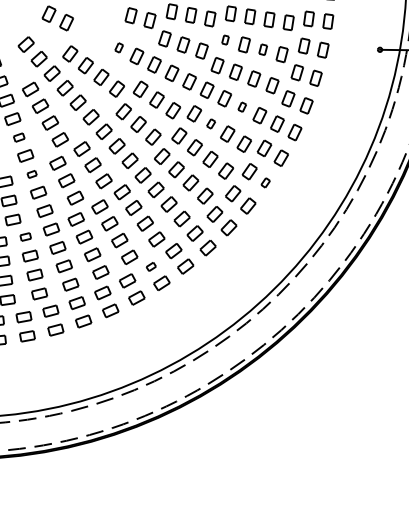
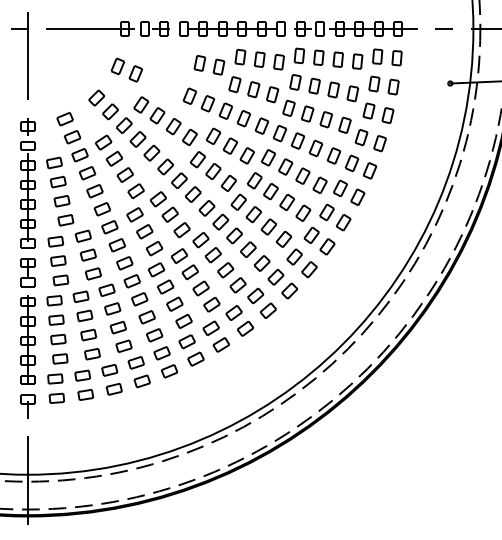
part: (225, 40) -> (295, 82), size x1.67
part: (118, 47) -> (189, 95), size x1.67
part: (263, 49) -> (333, 89), size x1.43
part: (241, 107) -> (315, 148), size x1.67
part: (210, 123) -> (285, 166), size x1.67
part: (18, 137) -> (94, 191), size x1.43
part: (31, 174) -> (109, 227), size x1.67
part: (265, 182) -> (343, 222), size x1.67
part: (25, 236) -> (106, 289), size x1.43
part: (150, 266) -> (233, 312), size x1.67

